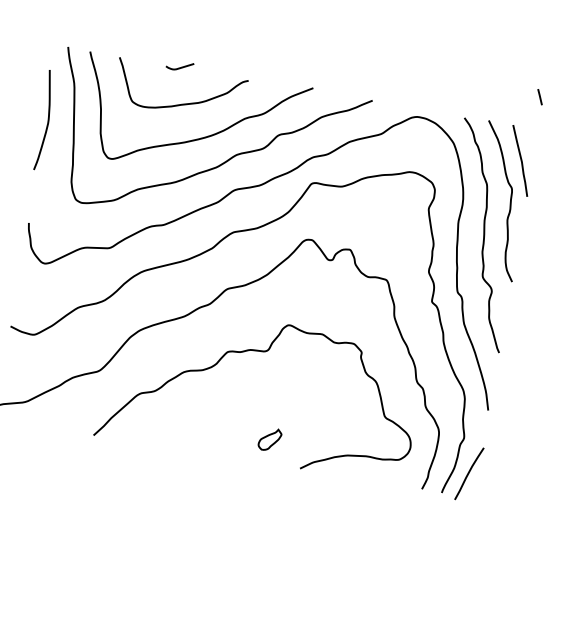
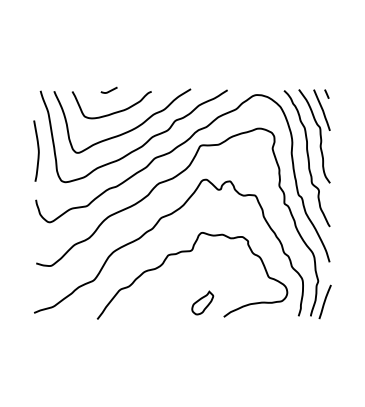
line: (539, 95) -> (326, 93), moved
curve: (46, 119) -> (37, 150), moved
part: (269, 438) -> (202, 302), size x1.67

